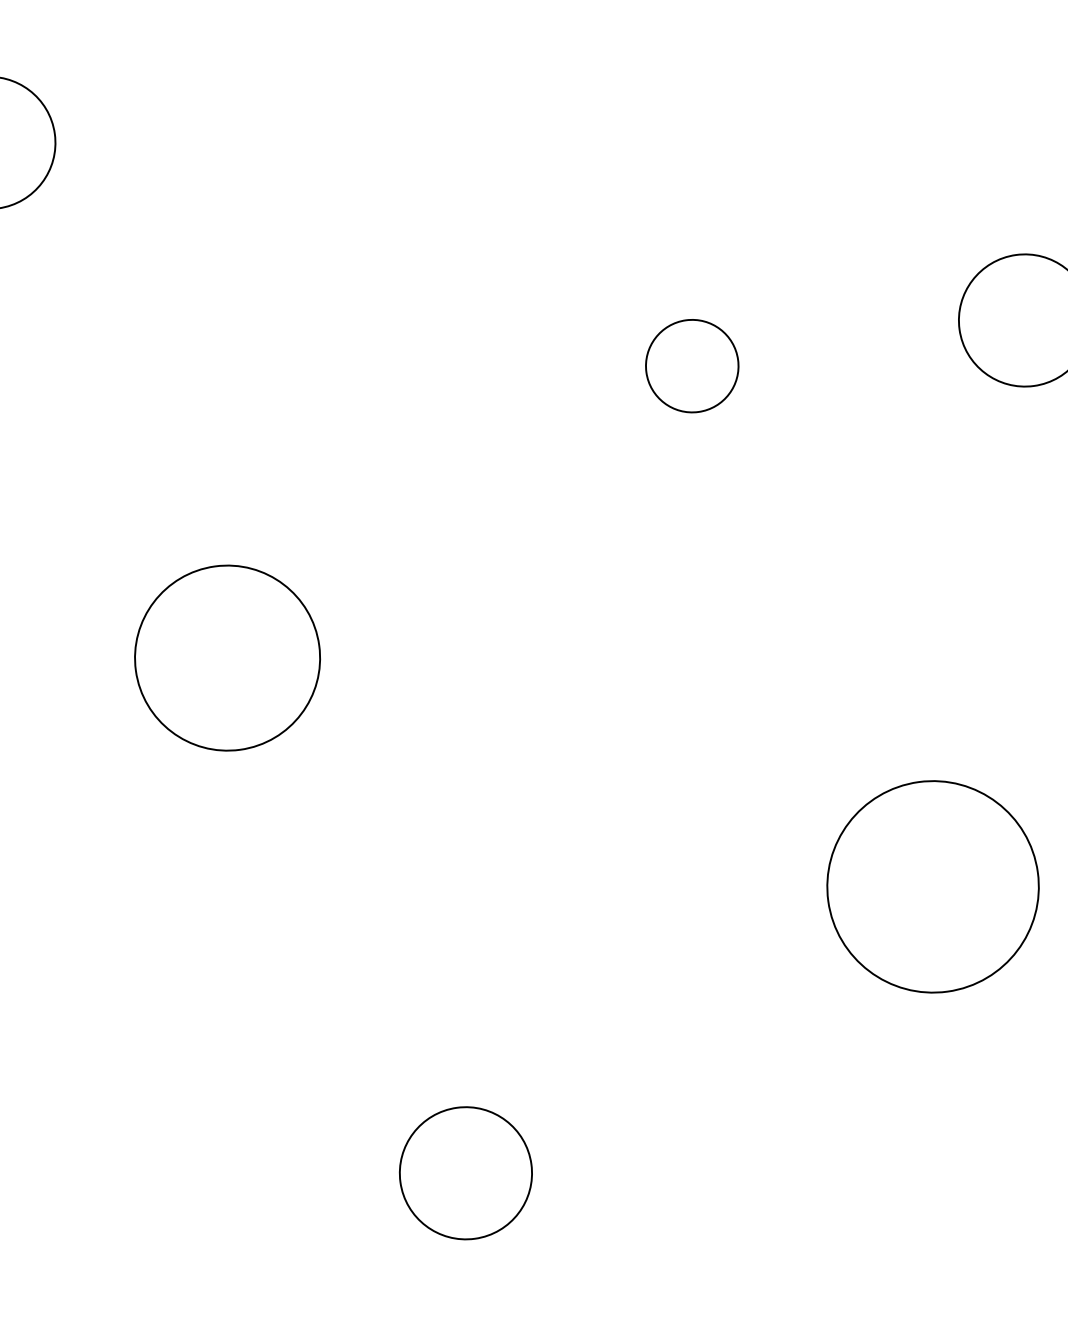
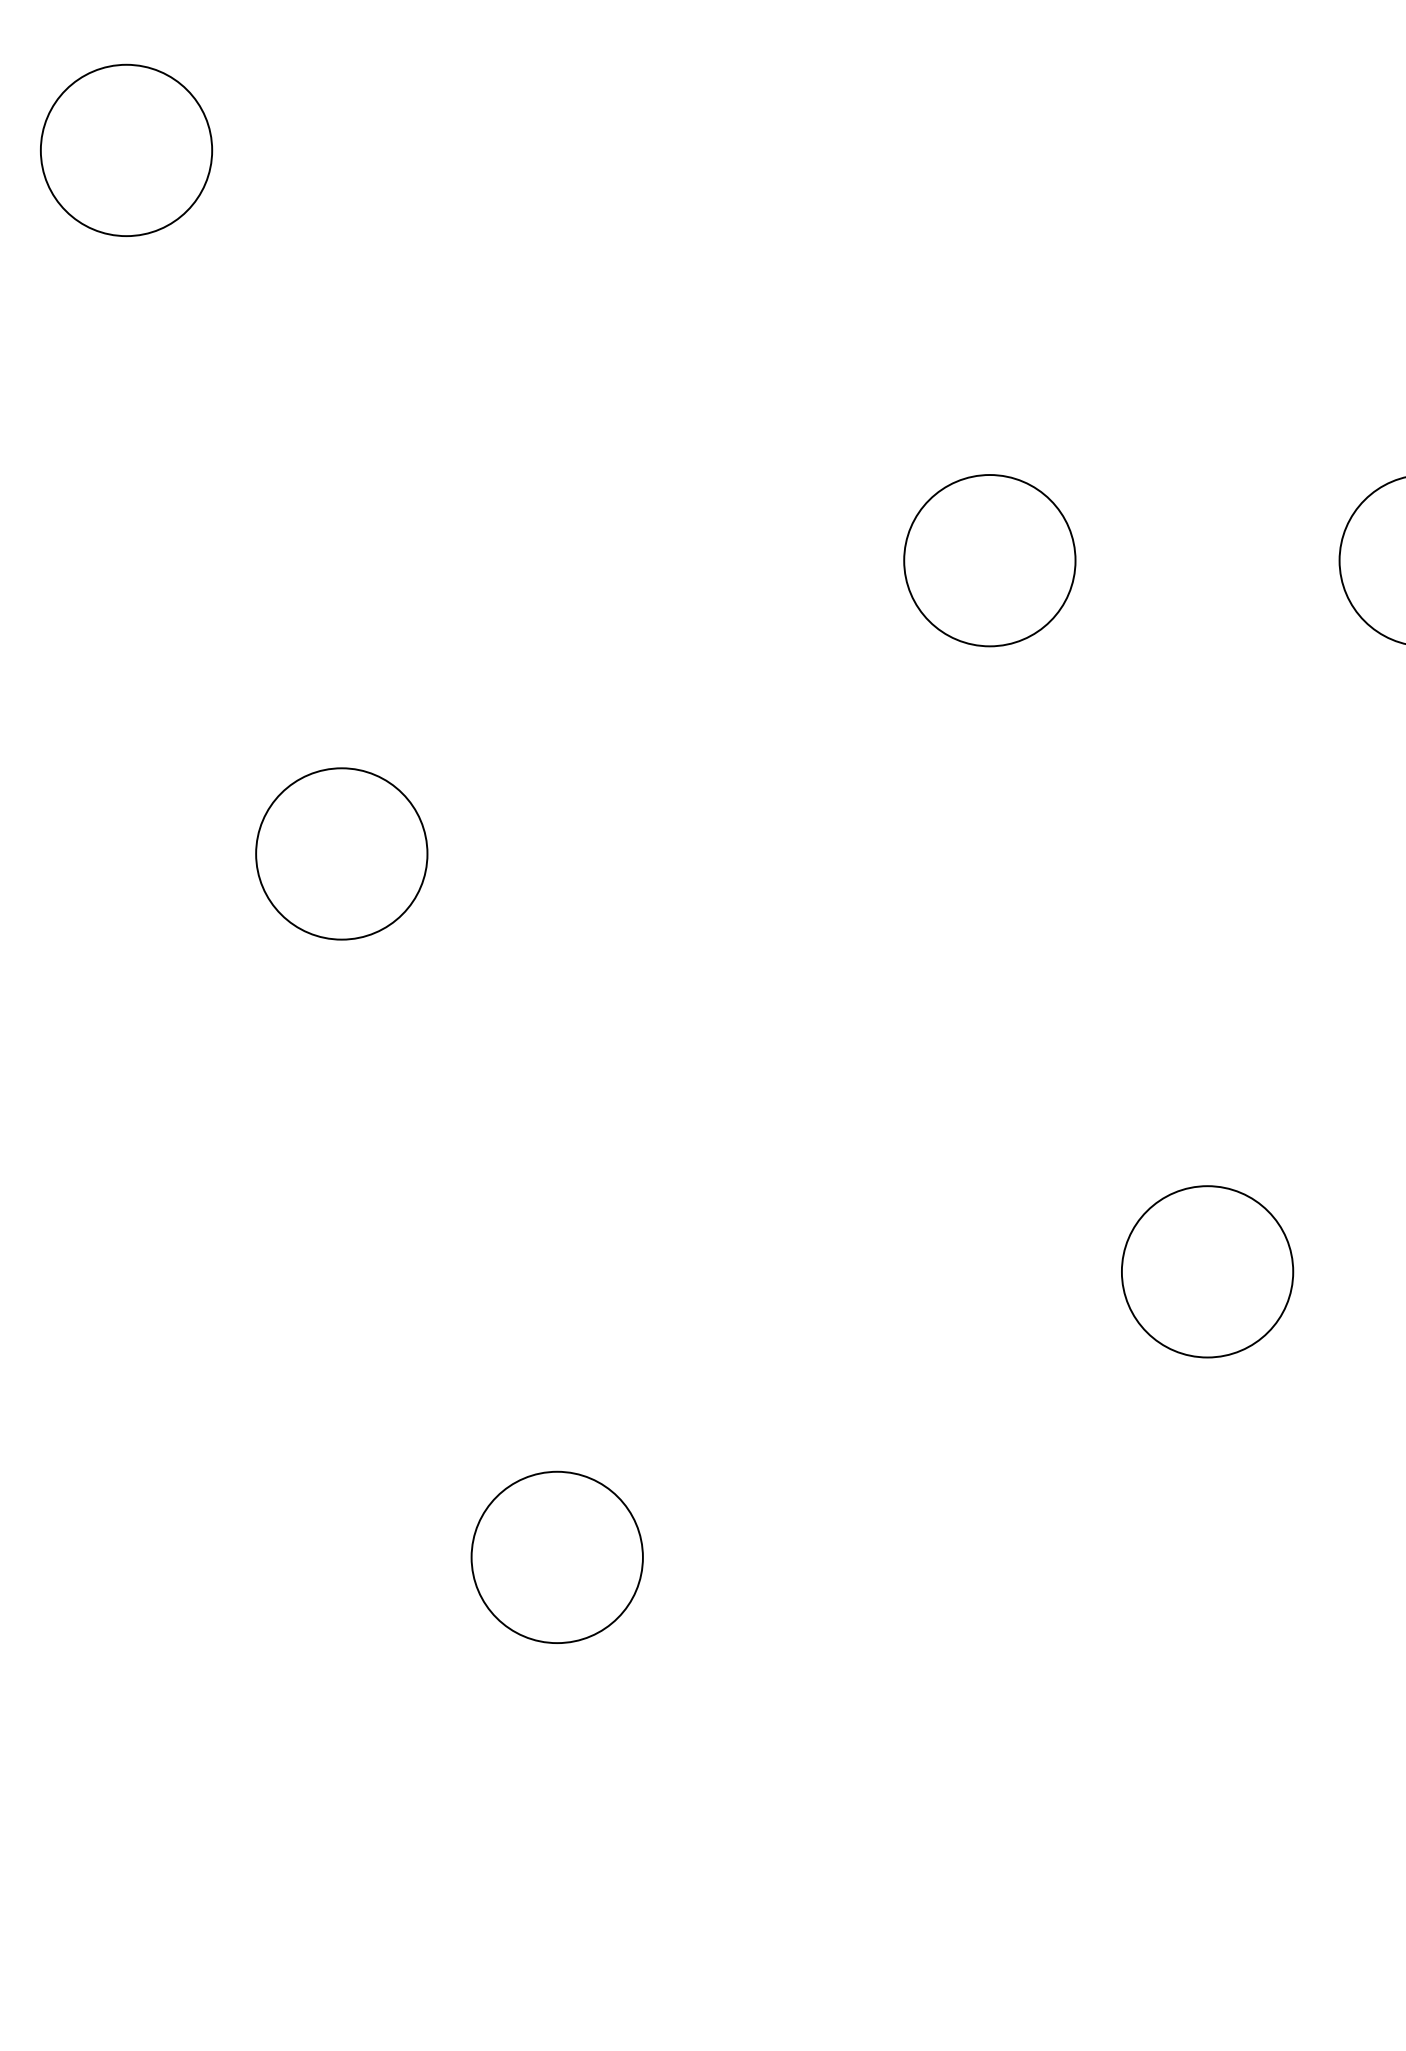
circle: (691, 365) -> (989, 560), size x1.43
circle: (227, 657) -> (341, 853), size x0.71
circle: (933, 886) -> (1207, 1271), size x0.62

